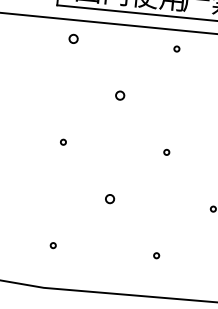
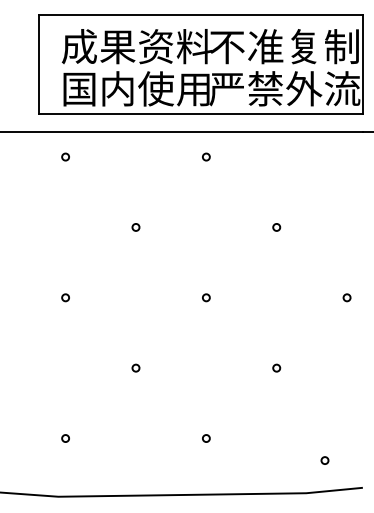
part: (73, 38) -> (65, 156), size x0.62
part: (119, 95) -> (135, 227), size x0.62
part: (109, 198) -> (135, 367), size x0.62

